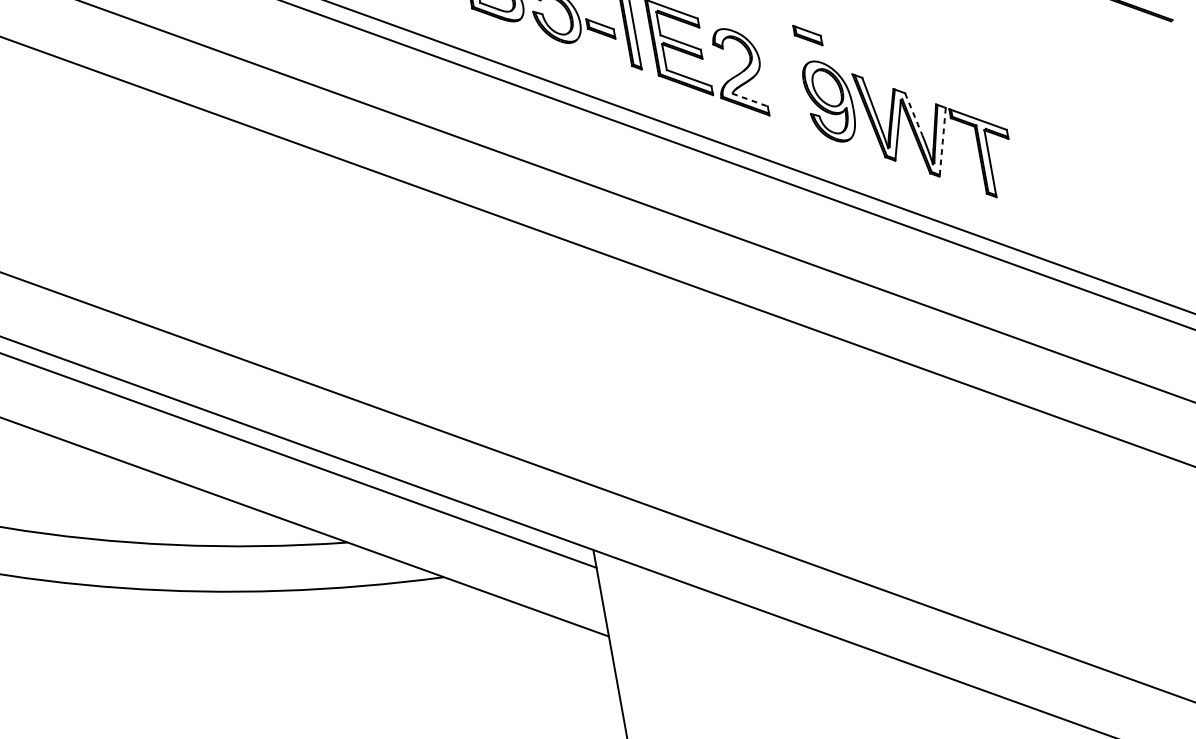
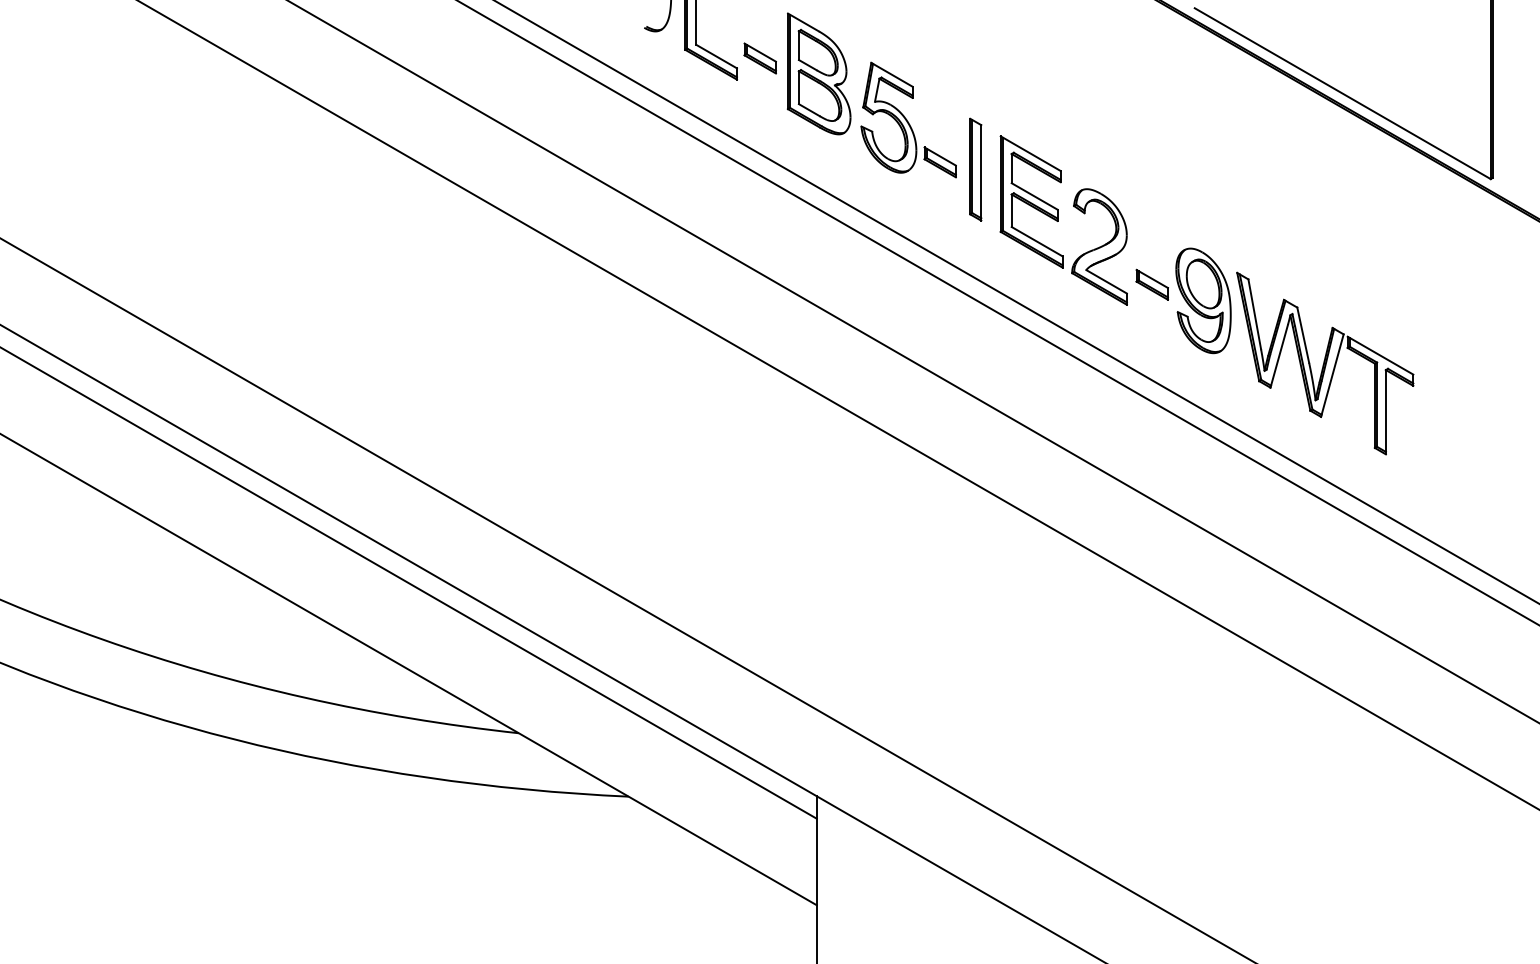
part: (807, 35) -> (1151, 284), moved
line: (750, 100) -> (1107, 282), dashed -> solid
line: (914, 114) -> (1303, 335), dashed -> solid
line: (942, 142) -> (1332, 375), dashed -> solid

